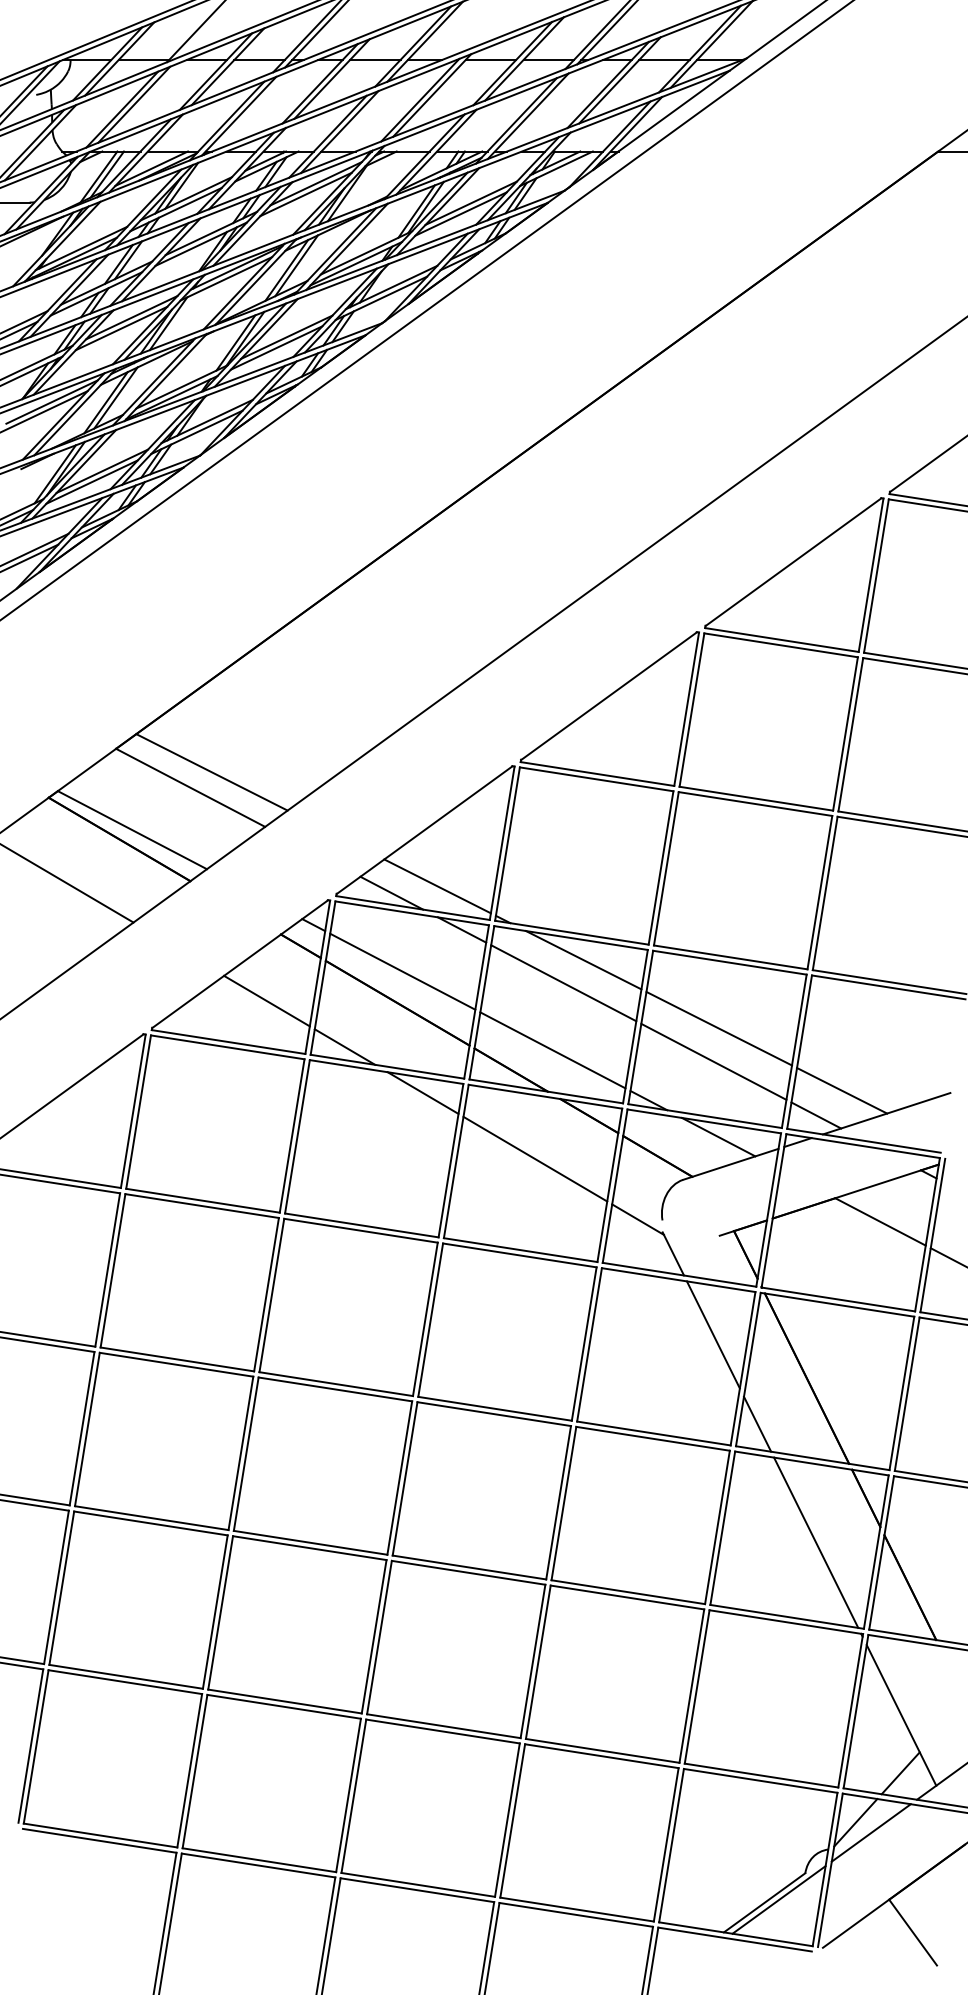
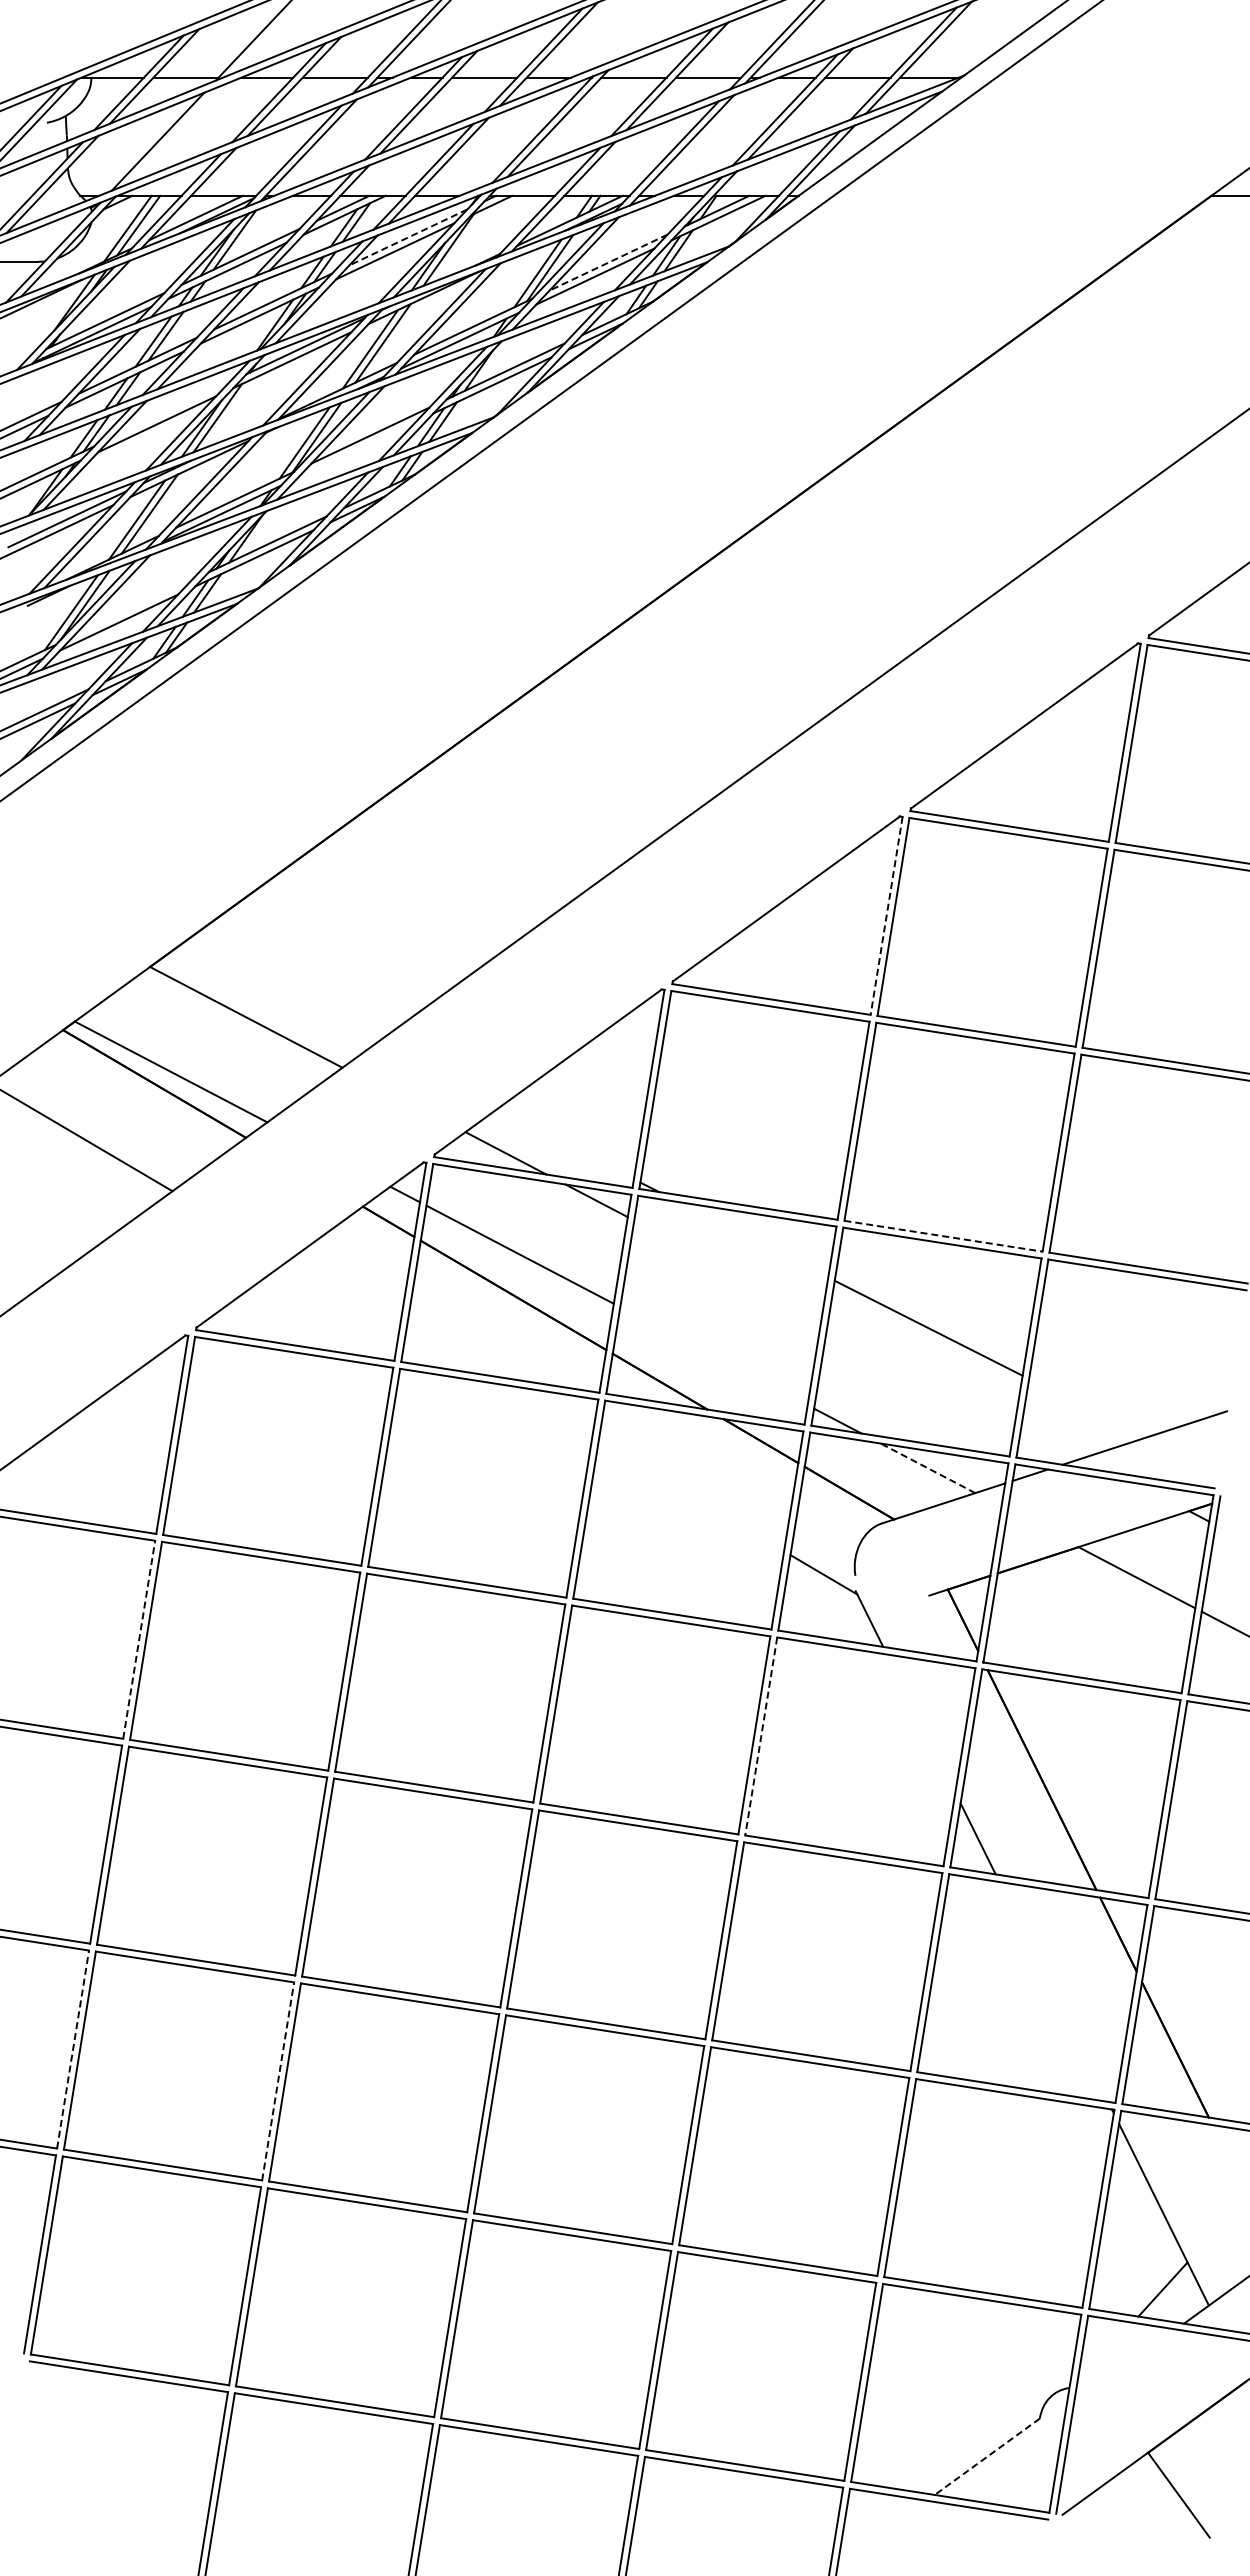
line: (134, 104) -> (173, 135), removed
line: (315, 183) -> (407, 237), solid -> dashed
line: (471, 203) -> (608, 262), solid -> dashed
line: (131, 317) -> (170, 410), removed
line: (276, 347) -> (357, 449), removed
line: (102, 471) -> (132, 608), removed
line: (686, 709) -> (886, 916), solid -> dashed
line: (211, 772) -> (273, 997), removed
line: (437, 886) -> (564, 1144), removed
line: (731, 957) -> (944, 1236), solid -> dashed
line: (583, 959) -> (753, 1239), removed
line: (563, 983) -> (727, 1269), removed
line: (266, 1000) -> (344, 1292), removed
line: (344, 1046) -> (445, 1351), removed
line: (552, 1050) -> (713, 1356), removed
line: (713, 1062) -> (921, 1371), removed
line: (842, 1090) -> (1087, 1408), removed
line: (423, 1093) -> (546, 1411), removed
line: (815, 1115) -> (1053, 1440), removed
line: (718, 1137) -> (927, 1468), solid -> dashed
line: (535, 1159) -> (691, 1496), removed
line: (107, 1269) -> (139, 1639), solid -> dashed
line: (713, 1334) -> (921, 1723), removed
line: (589, 1344) -> (761, 1736), solid -> dashed
line: (815, 1542) -> (1053, 1991), removed
line: (56, 1587) -> (73, 2049), solid -> dashed
line: (215, 1611) -> (278, 2080), solid -> dashed
line: (855, 1822) -> (1104, 2353), removed
line: (871, 1832) -> (1125, 2366), removed
line: (778, 1899) -> (1005, 2452), removed
line: (764, 1902) -> (987, 2456), solid -> dashed

